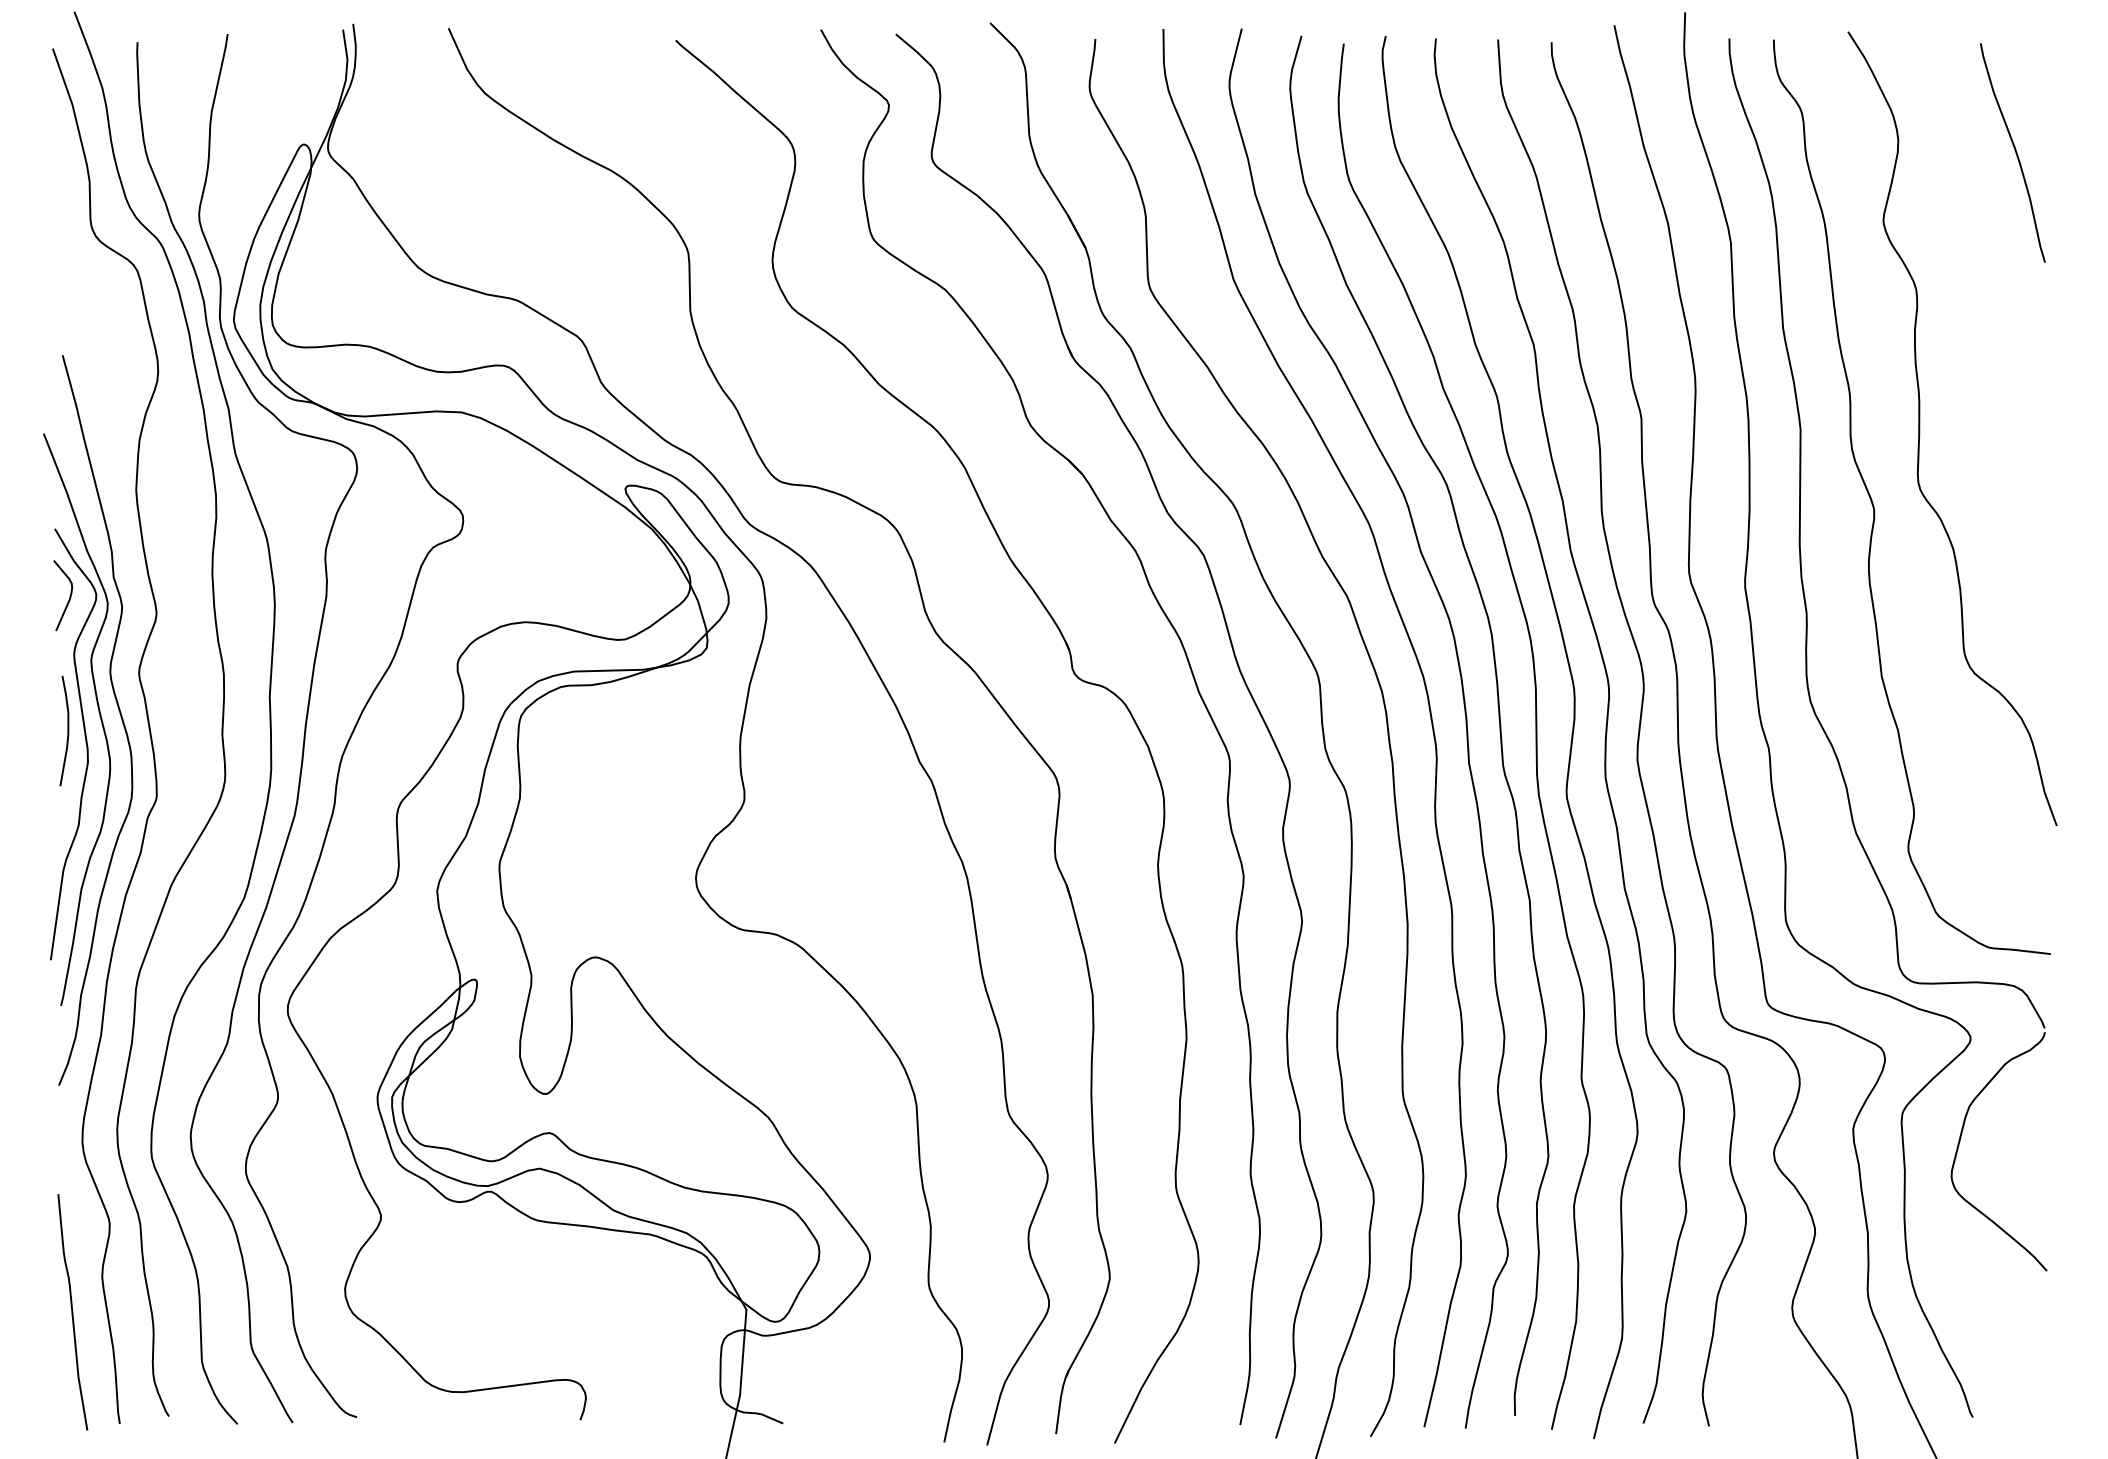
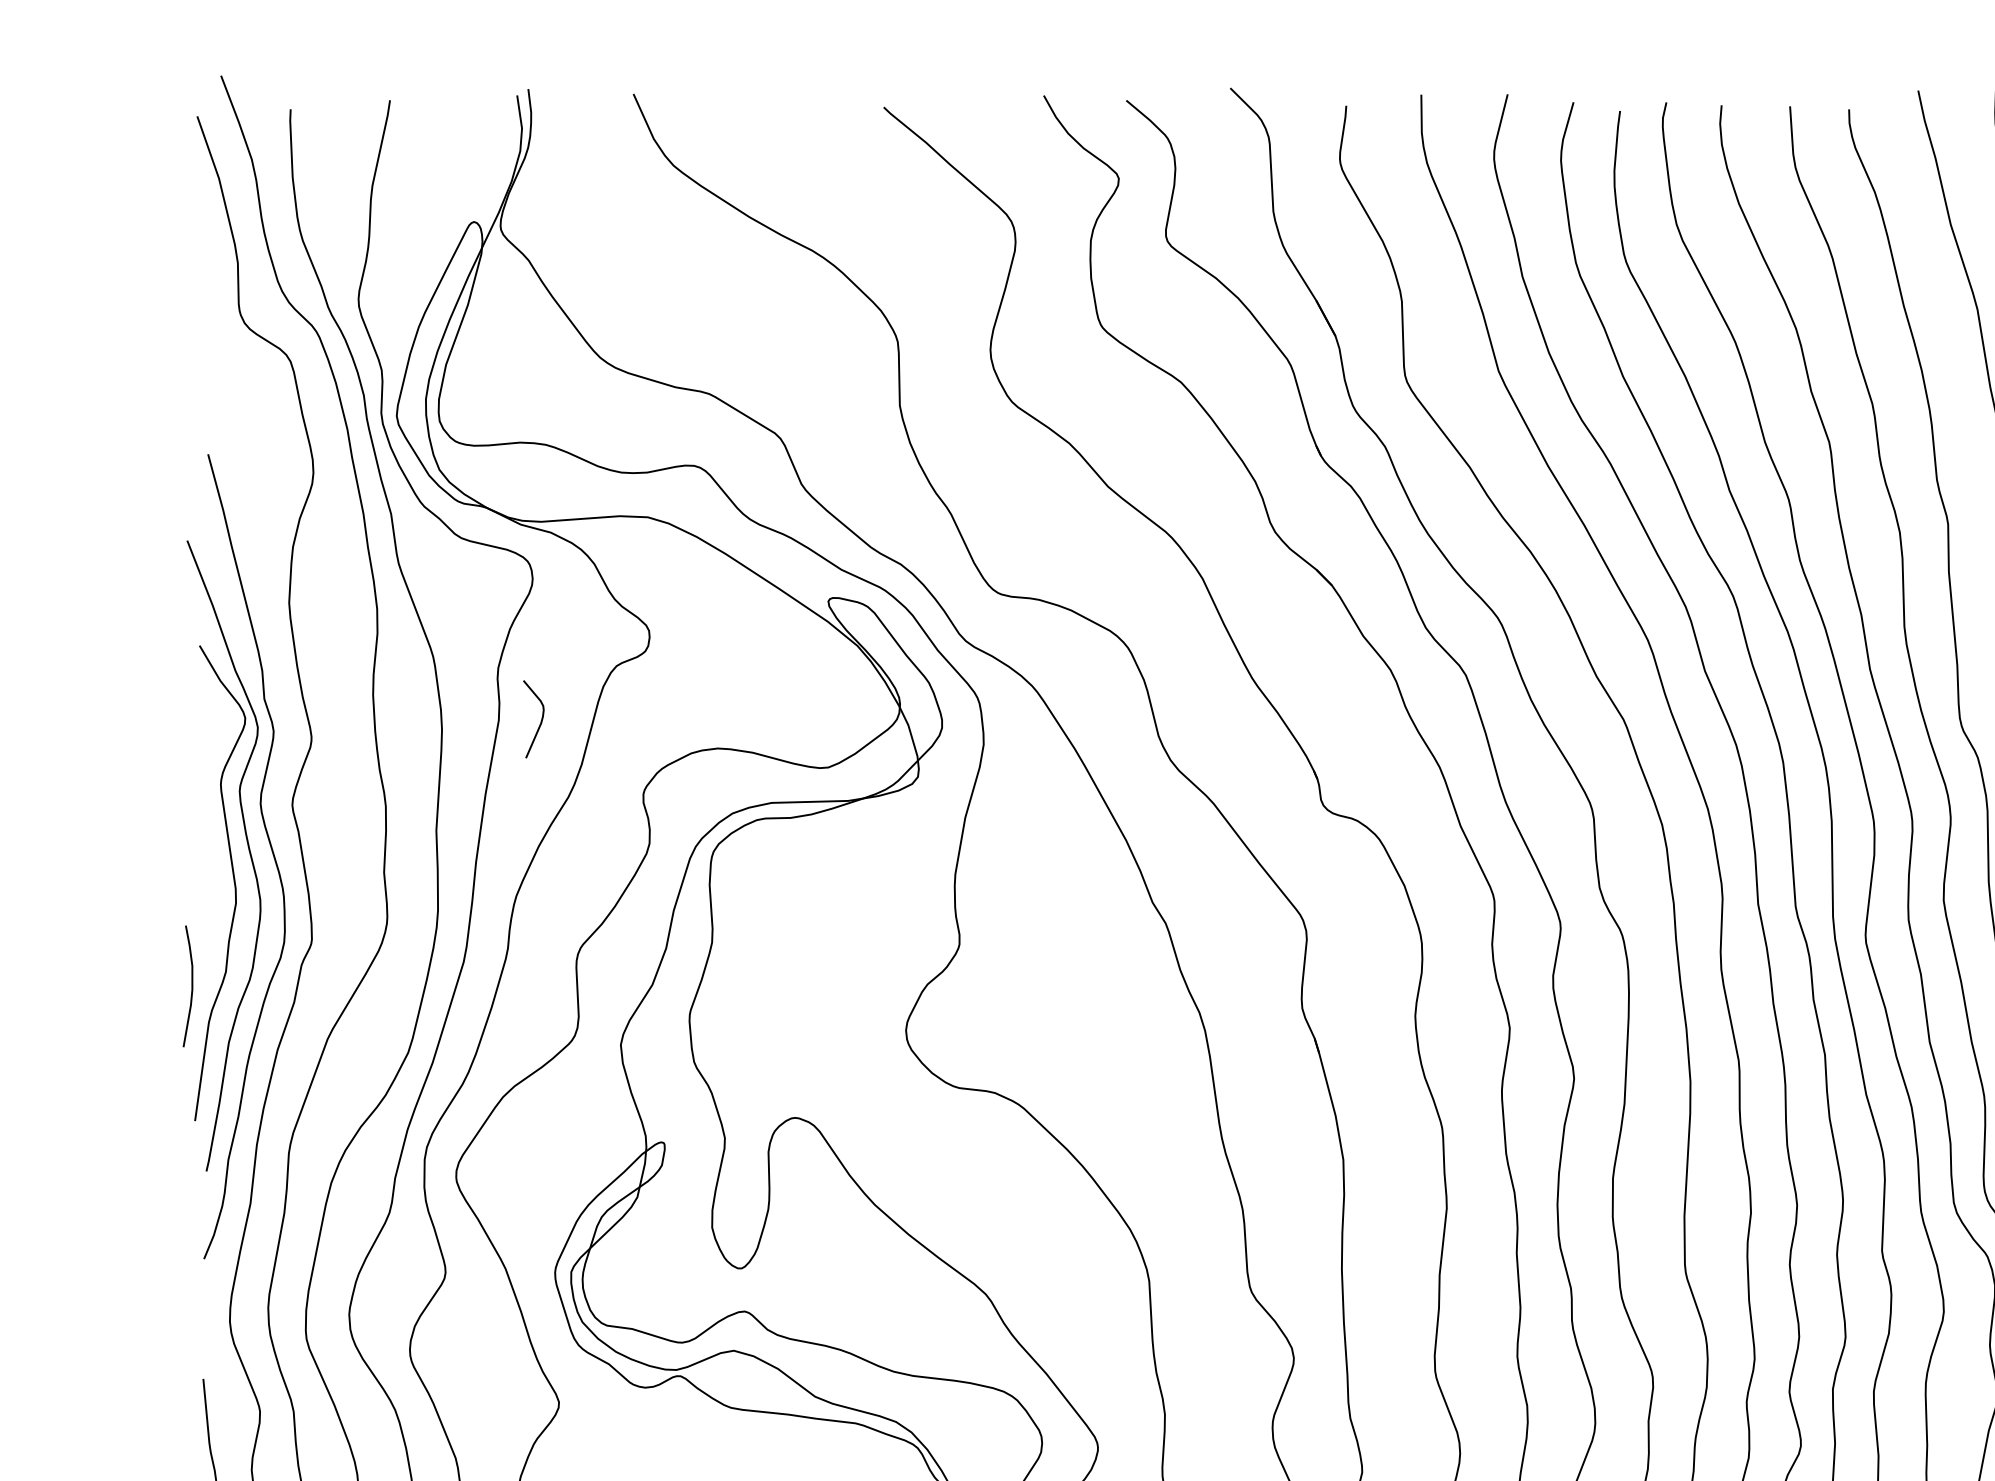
curve: (69, 596) -> (540, 720), moved
curve: (67, 730) -> (191, 985), moved

